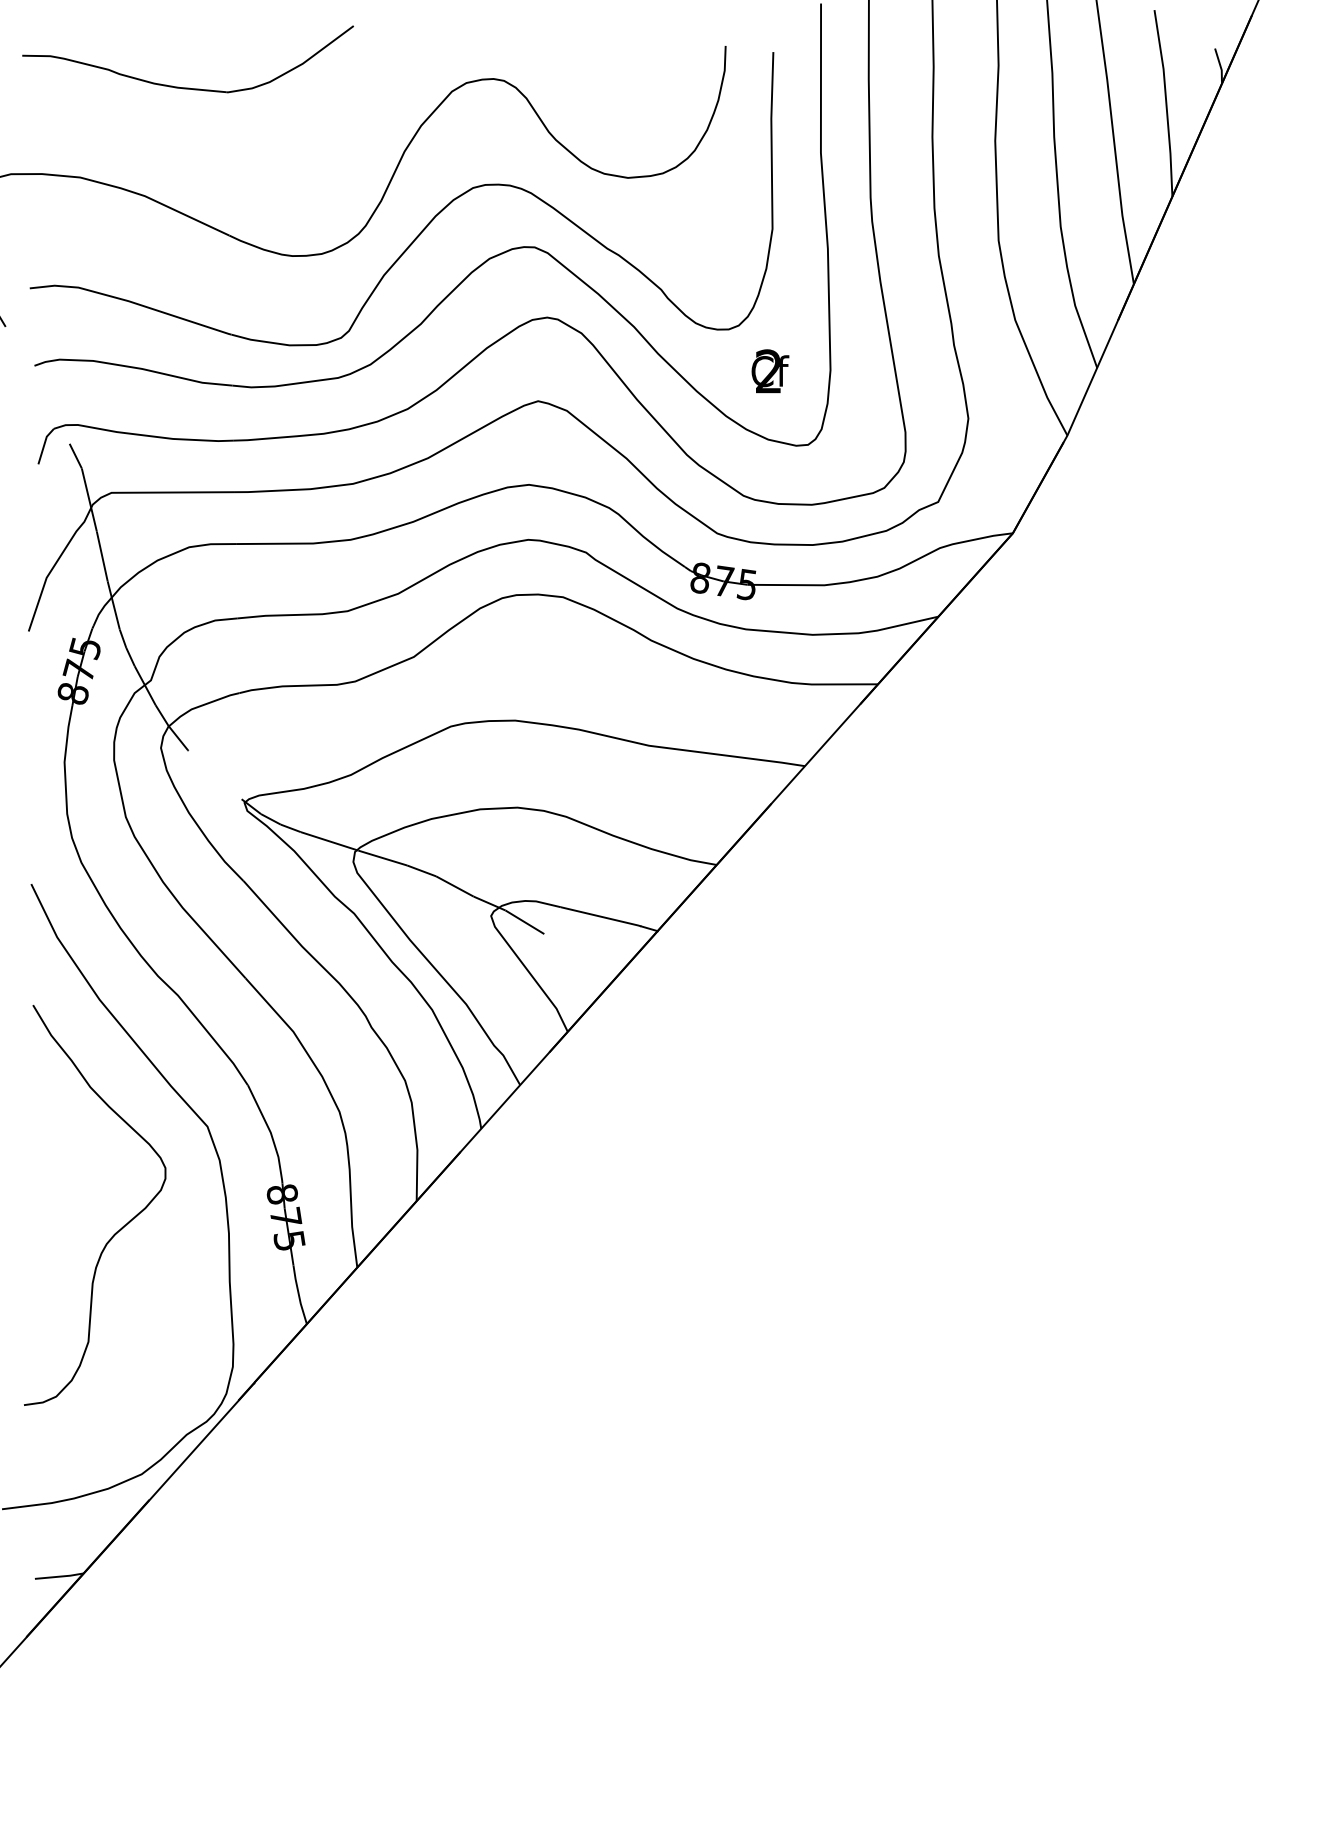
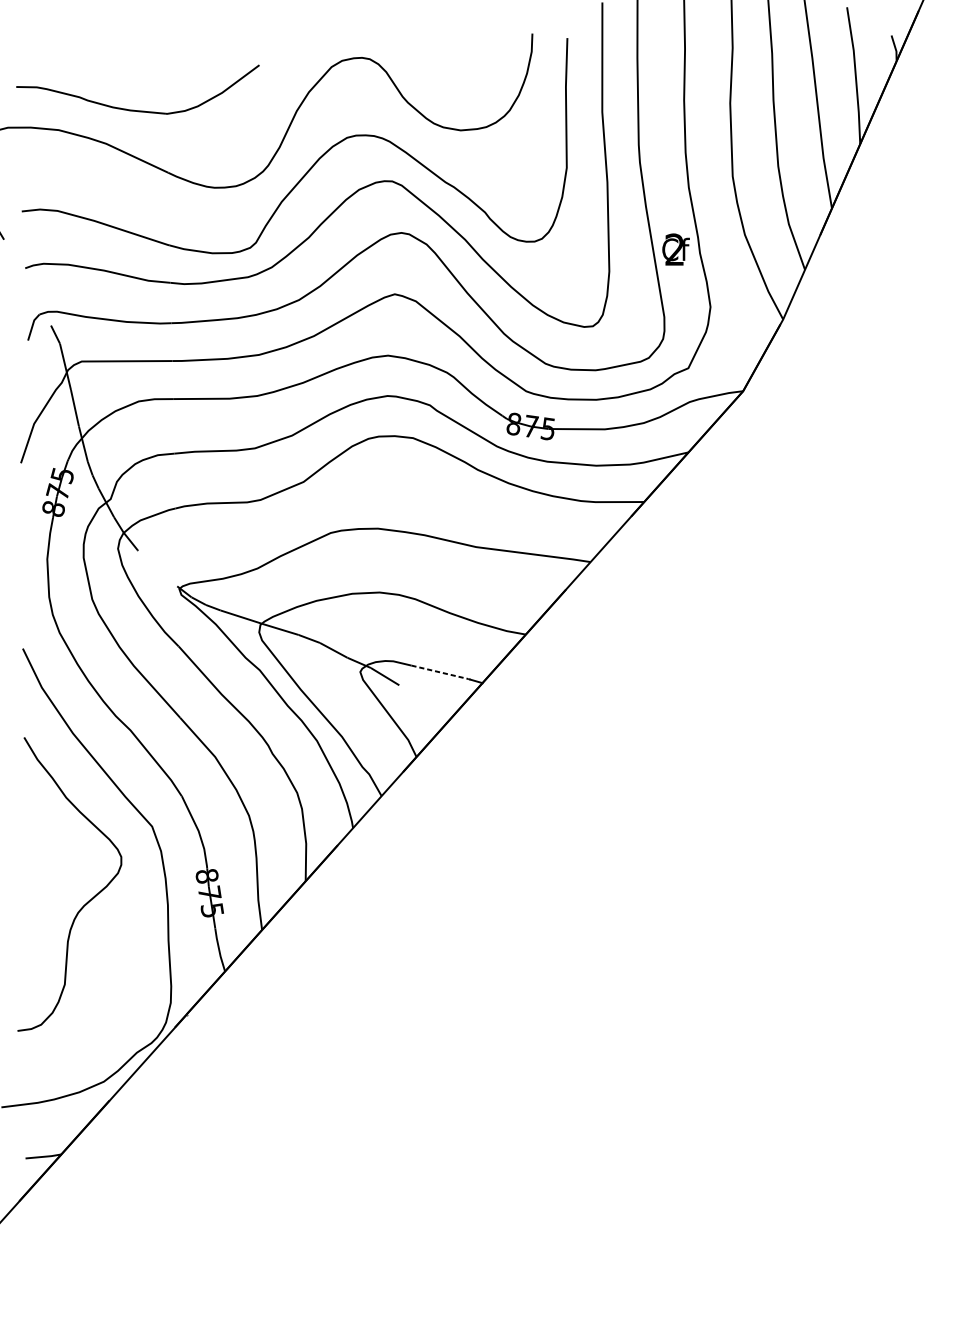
part: (187, 87) -> (137, 110), moved
text: (770, 371) -> (676, 249), moved
line: (602, 917) -> (442, 673), solid -> dashed

